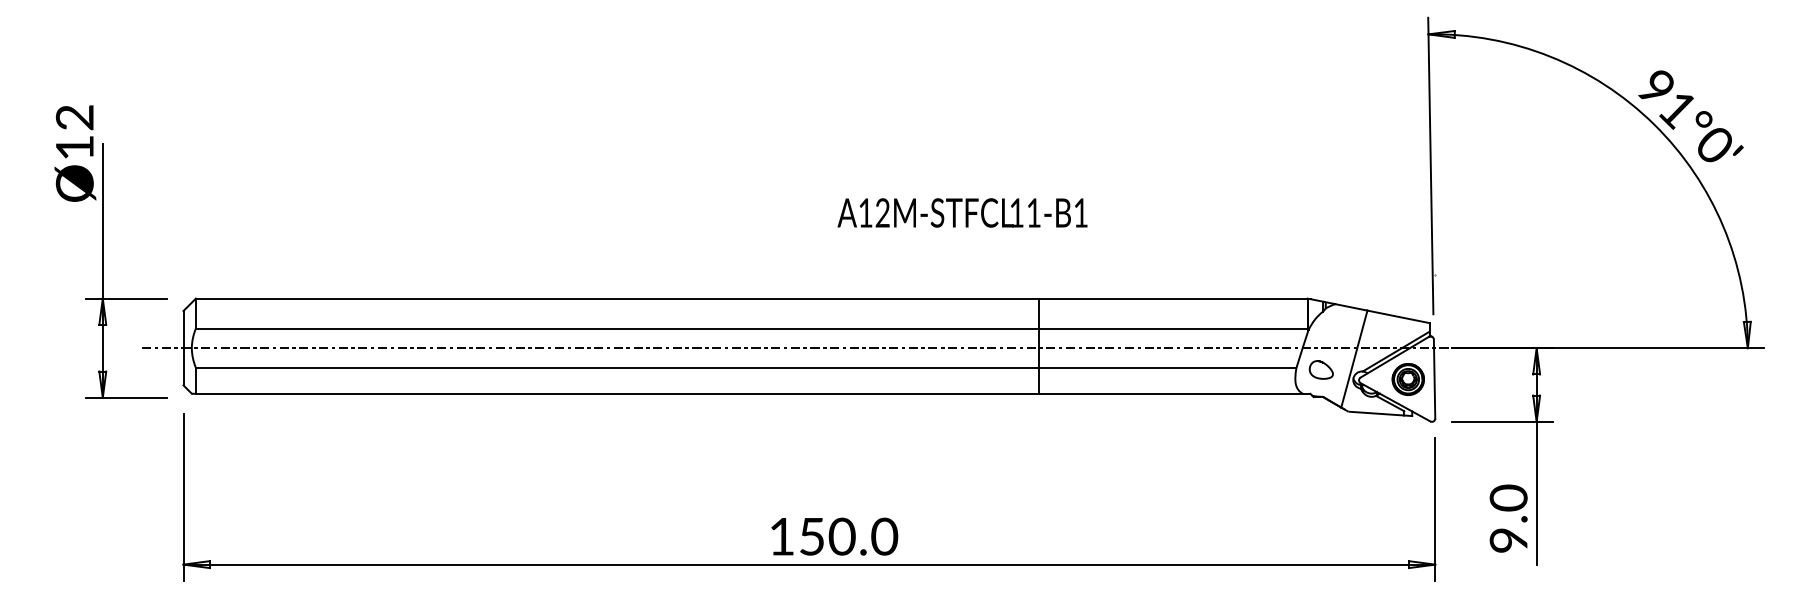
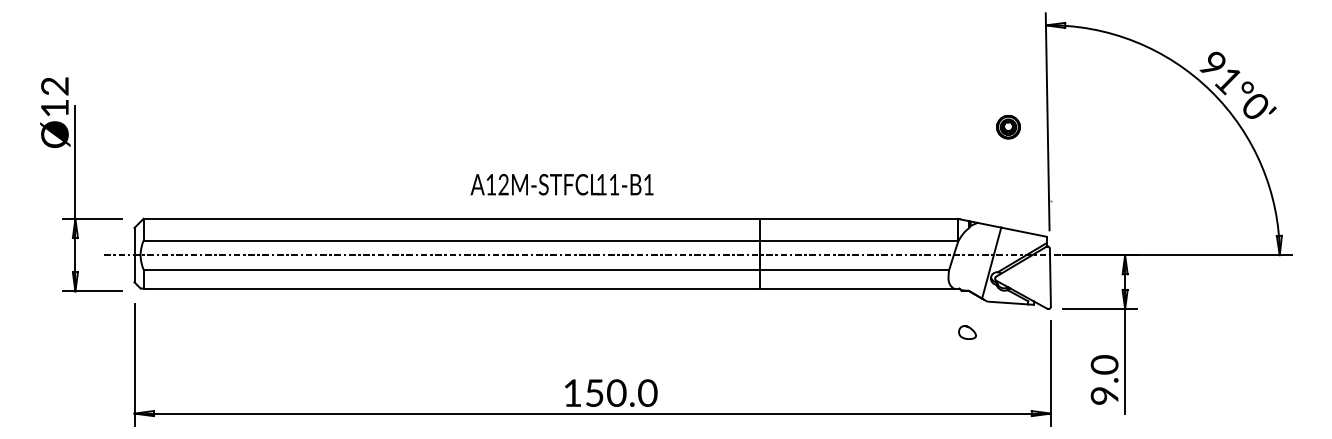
text: (962, 212) -> (562, 184), moved
curve: (1321, 363) -> (967, 327), moved
part: (1407, 379) -> (1007, 127), moved

